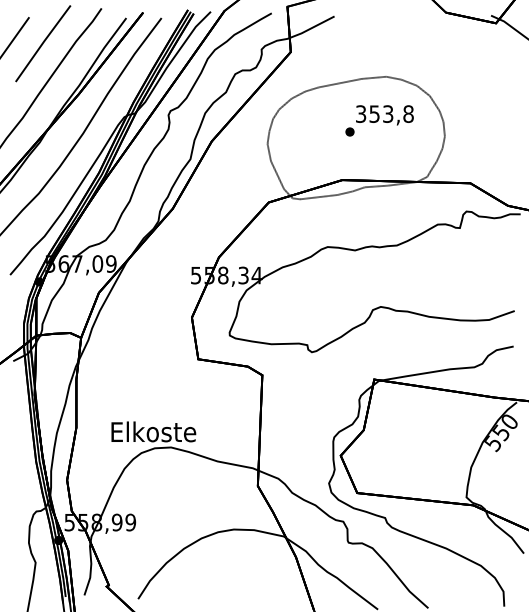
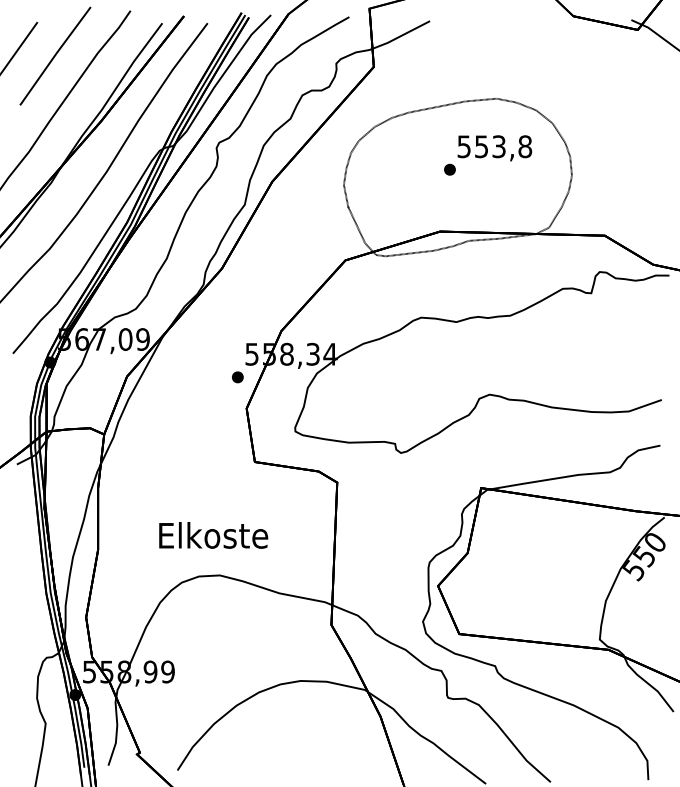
text: (361, 113) -> (464, 146), 353,8 -> 553,8
part: (184, 293) -> (237, 377), added
text: (153, 431) -> (213, 535), moved

